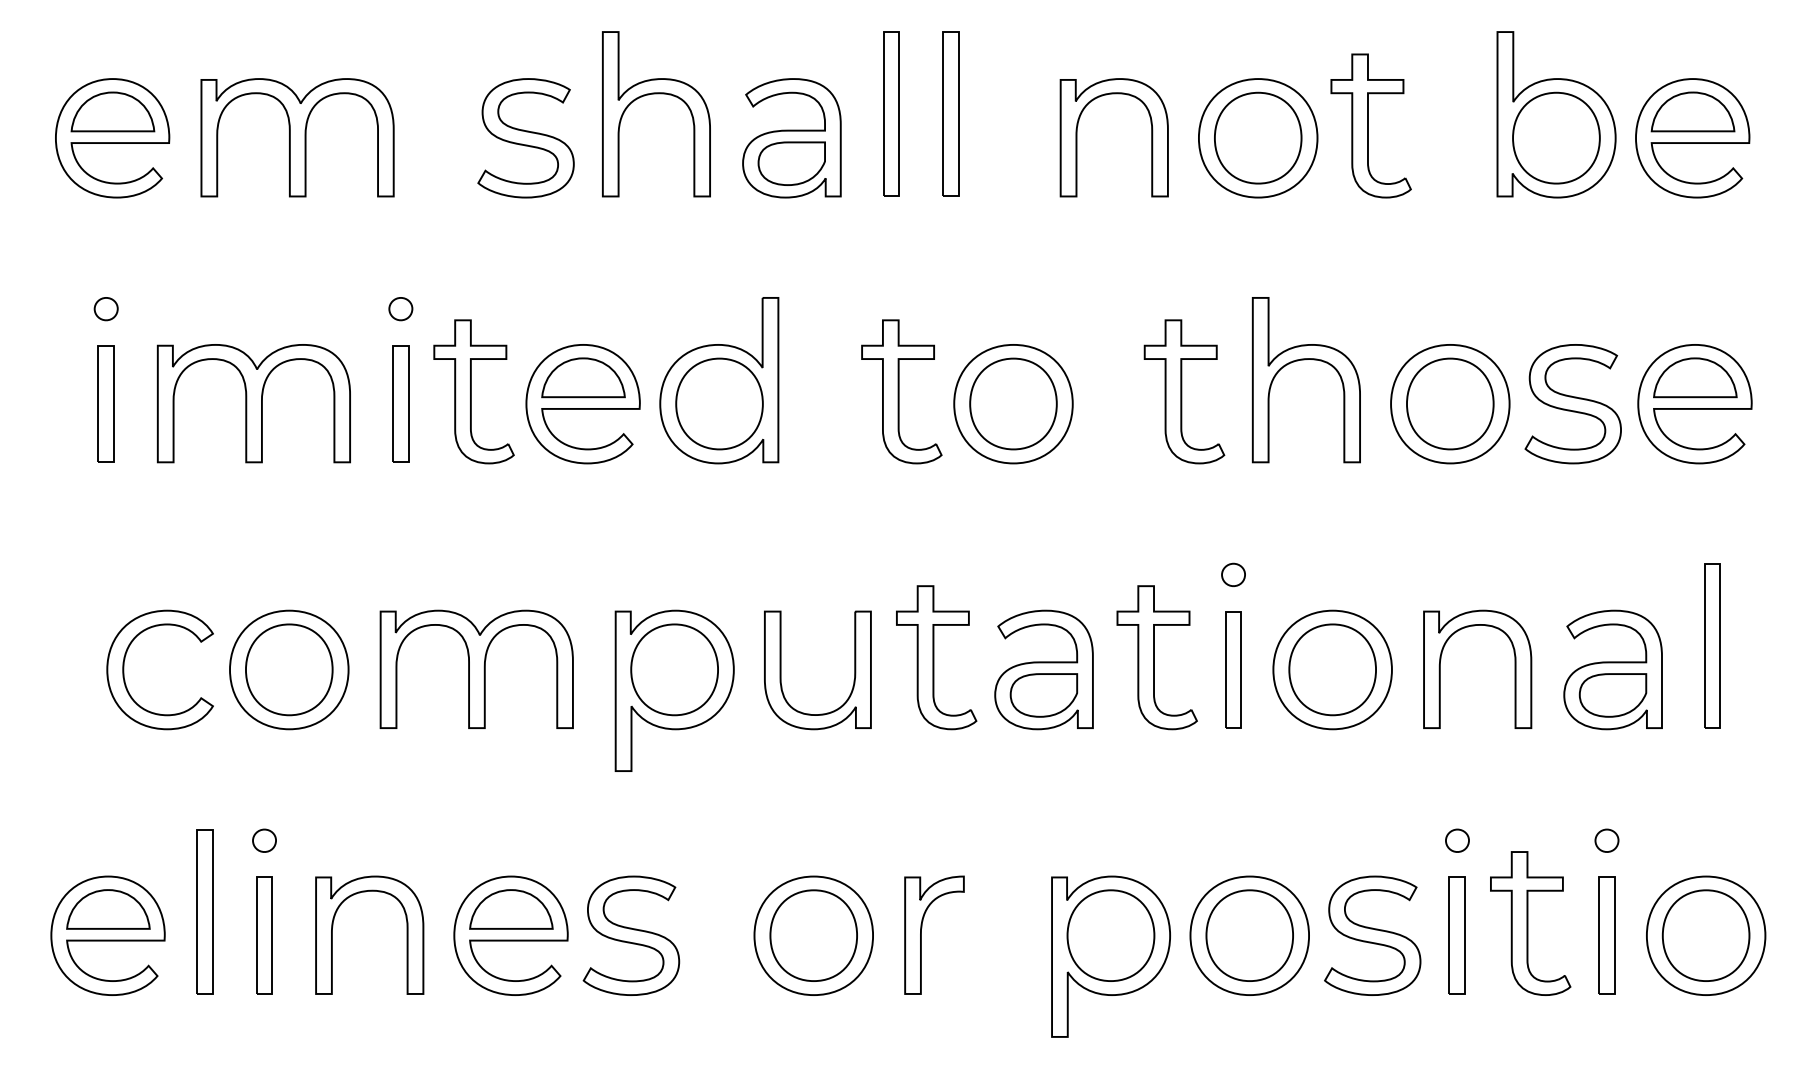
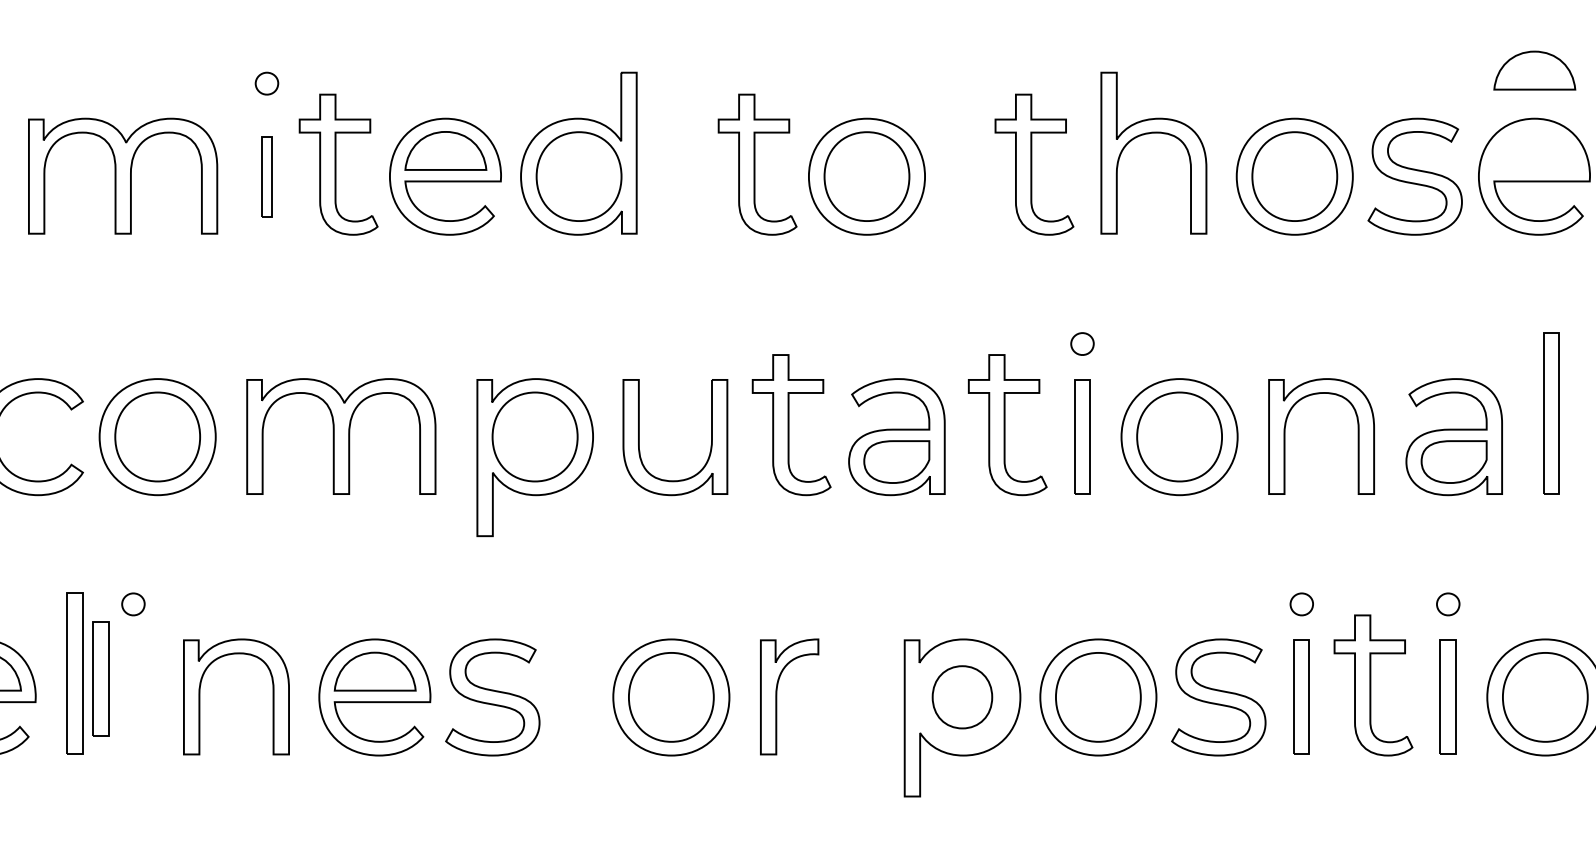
part: (1695, 377) -> (1534, 70), moved
part: (400, 403) -> (266, 176), size x0.7
part: (264, 935) -> (101, 678), moved
part: (1110, 935) -> (961, 697), size x0.7

